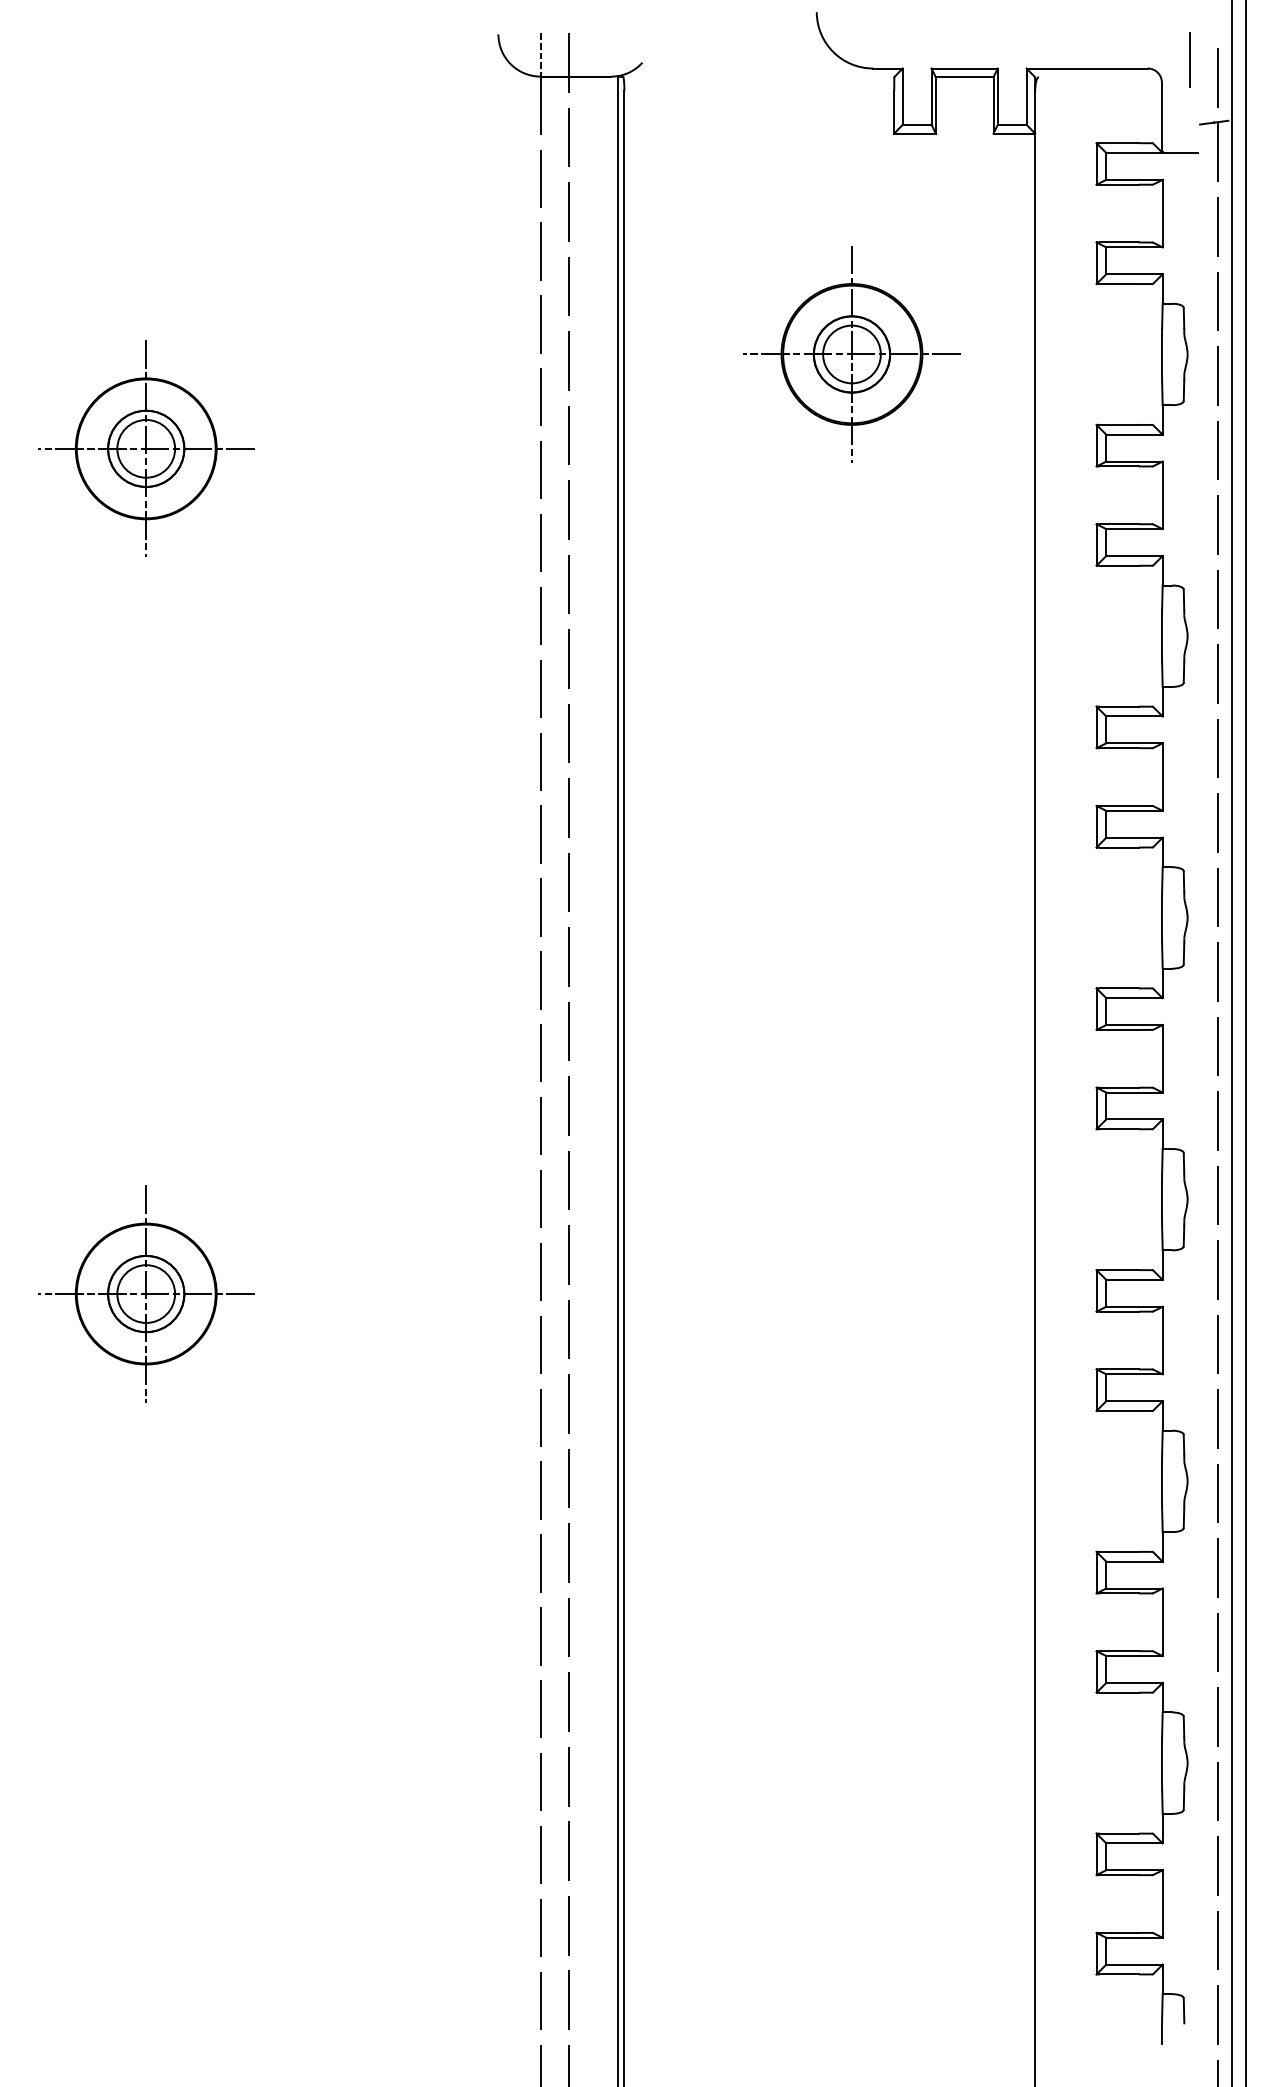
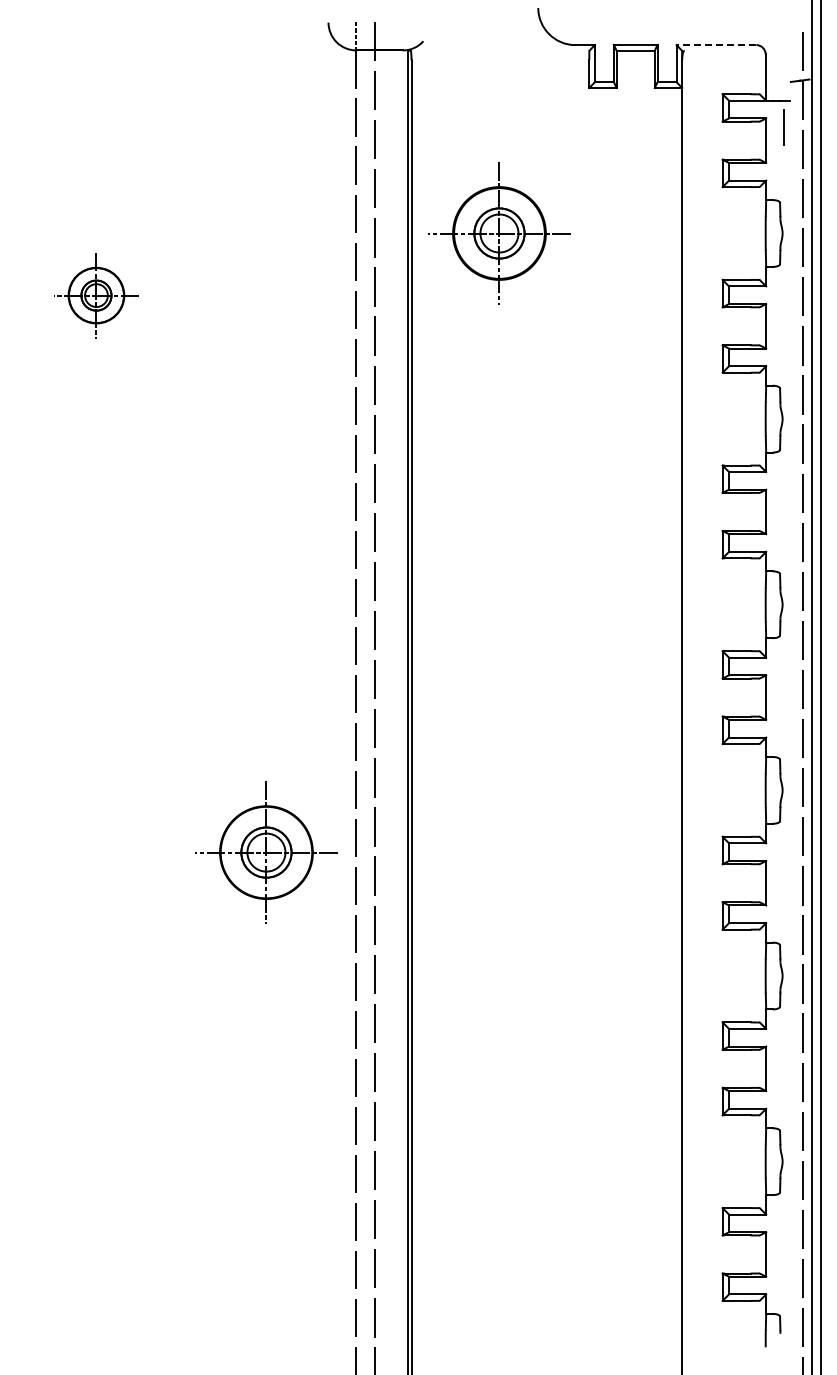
line: (1188, 60) -> (783, 127), moved
line: (1087, 69) -> (716, 45), solid -> dashed
part: (852, 354) -> (499, 233), moved
part: (146, 448) -> (96, 295), size x0.6
part: (146, 1293) -> (266, 852), moved

